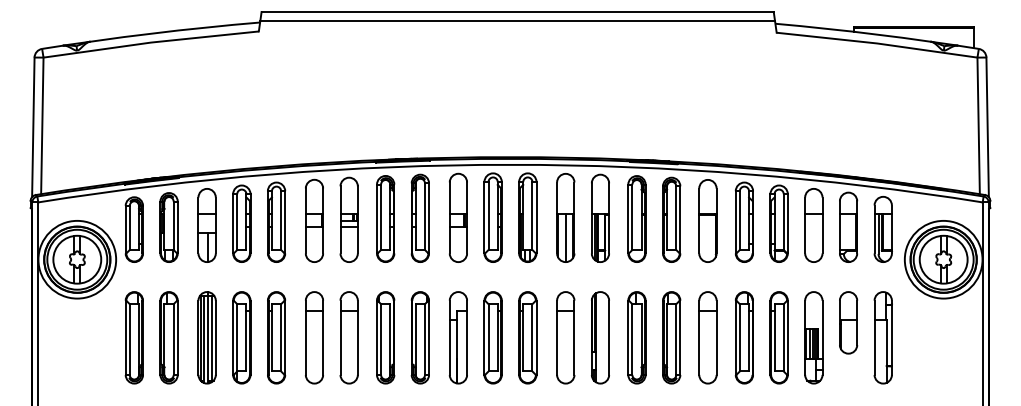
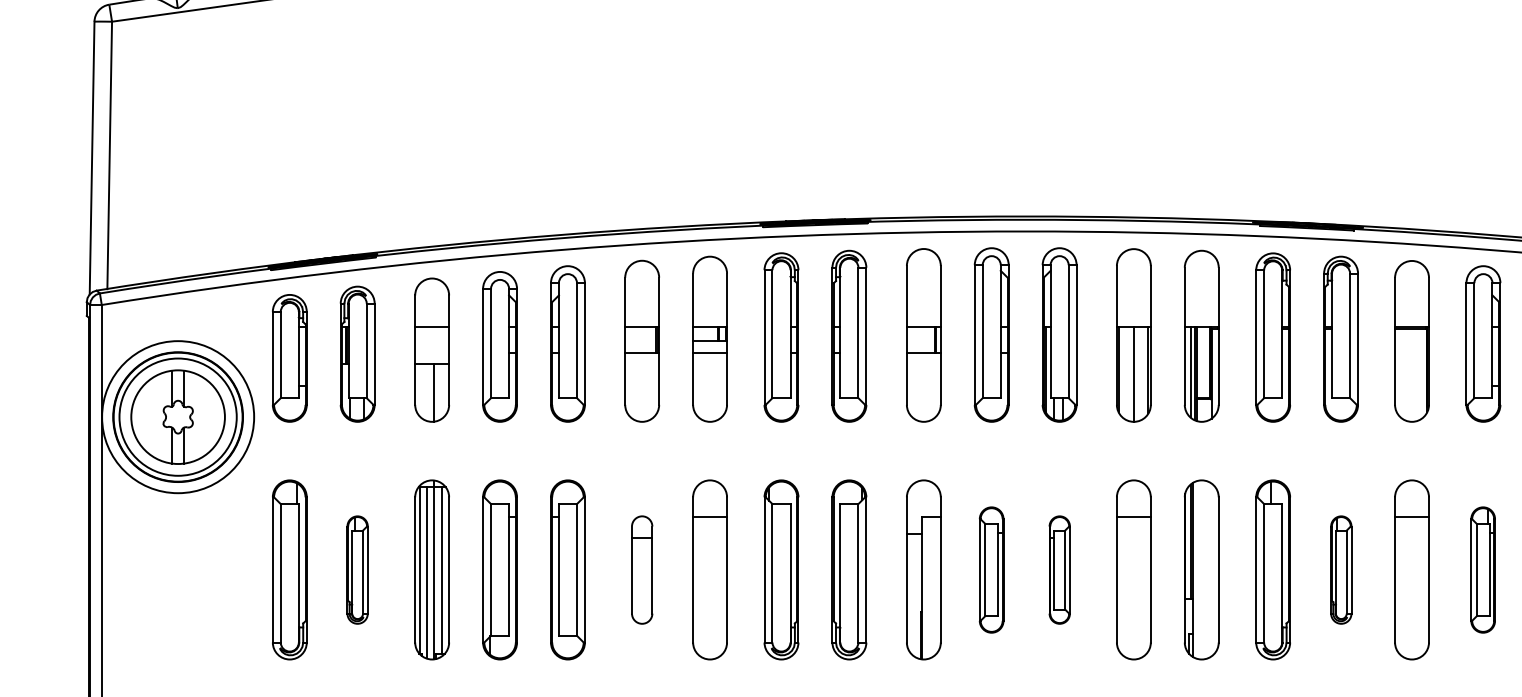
part: (168, 337) -> (356, 569), size x0.6
part: (314, 337) -> (642, 569), size x0.6
part: (492, 337) -> (990, 569), size x0.7
part: (527, 337) -> (1058, 569), size x0.6
part: (671, 337) -> (1340, 569), size x0.6
part: (743, 337) -> (1481, 569), size x0.7

